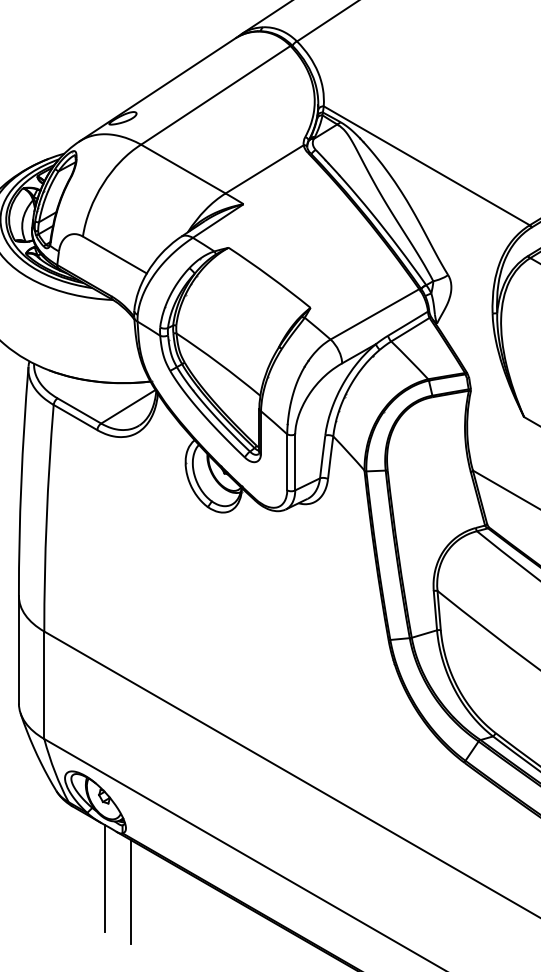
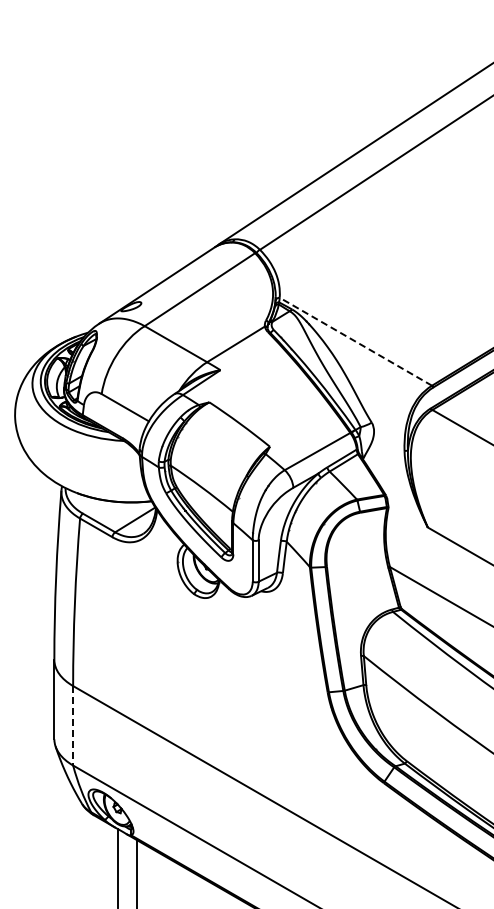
line: (426, 165) -> (355, 341), solid -> dashed
line: (44, 684) -> (73, 725), solid -> dashed

